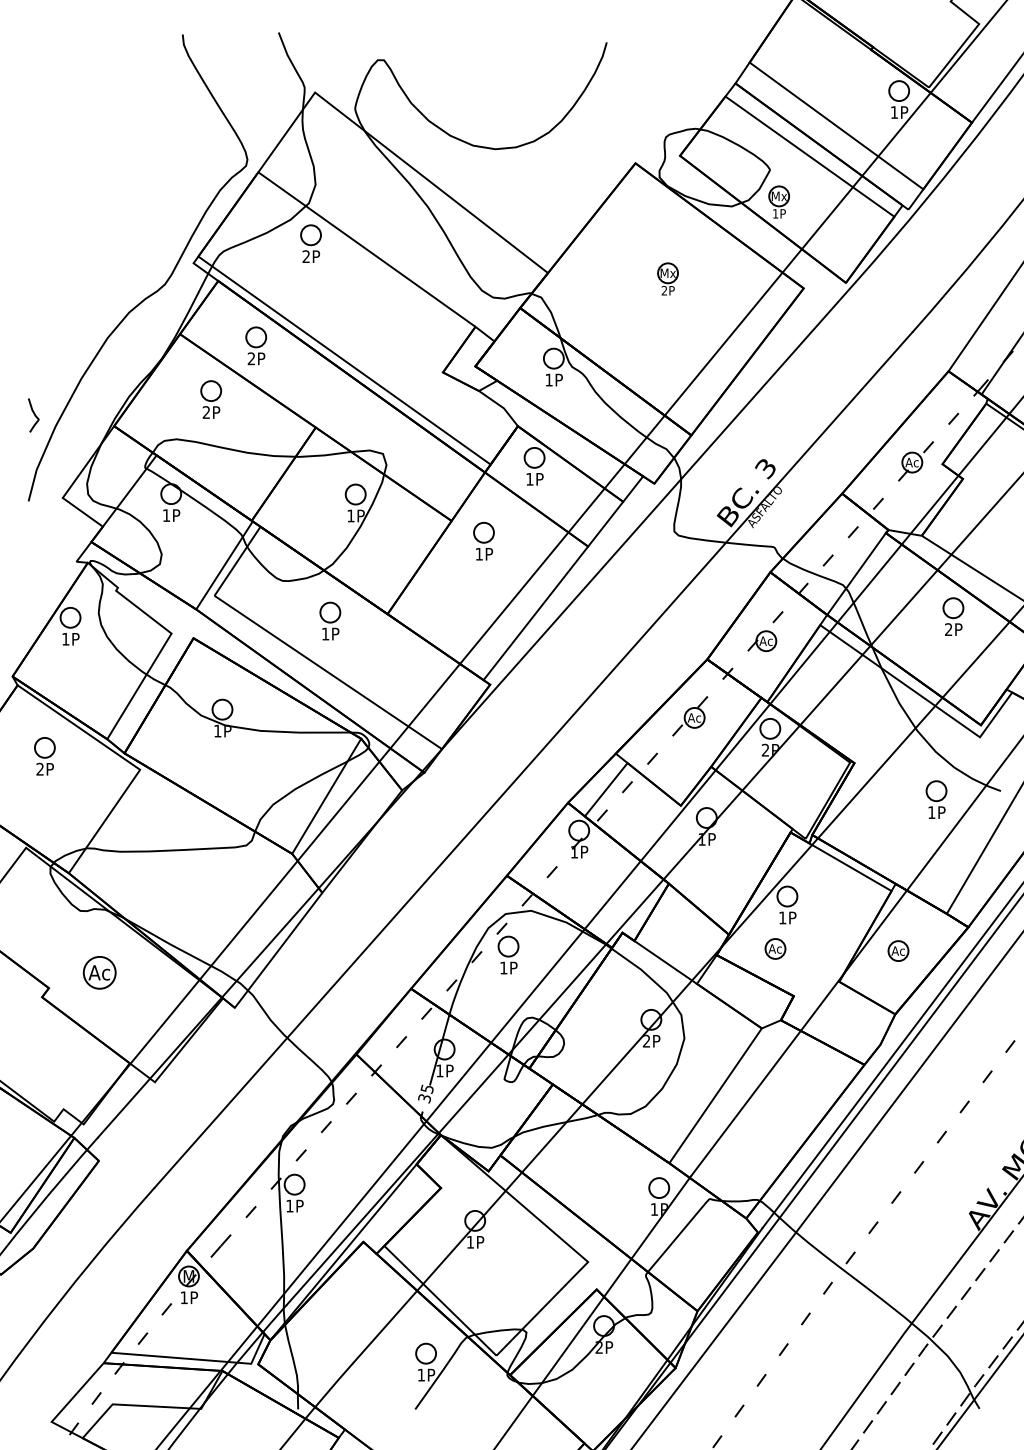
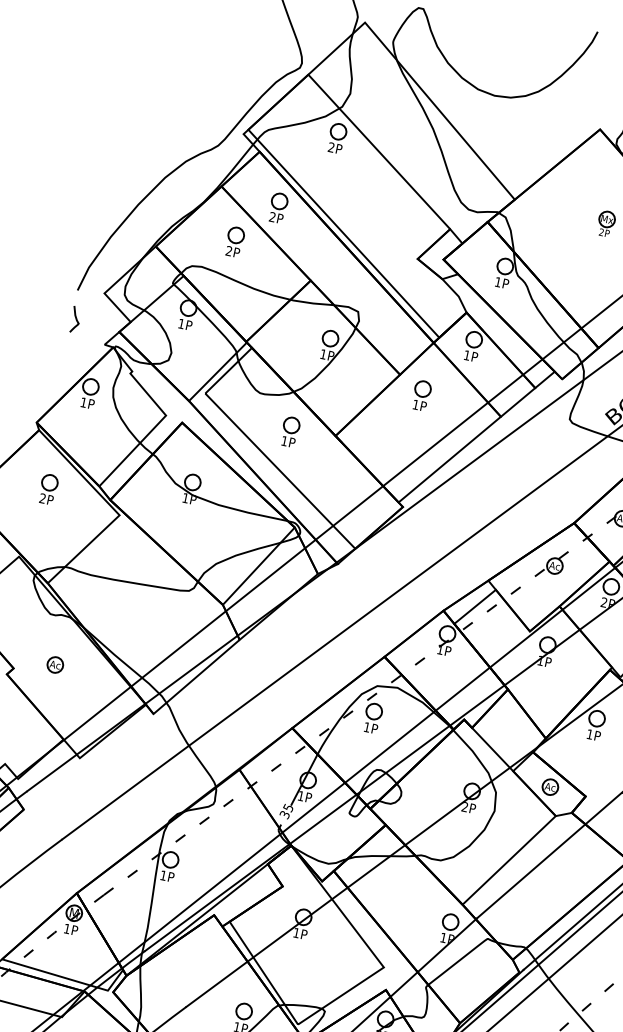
curve: (33, 414) -> (75, 319), moved
part: (775, 948) -> (550, 786), moved
part: (99, 972) -> (55, 664), size x0.62

